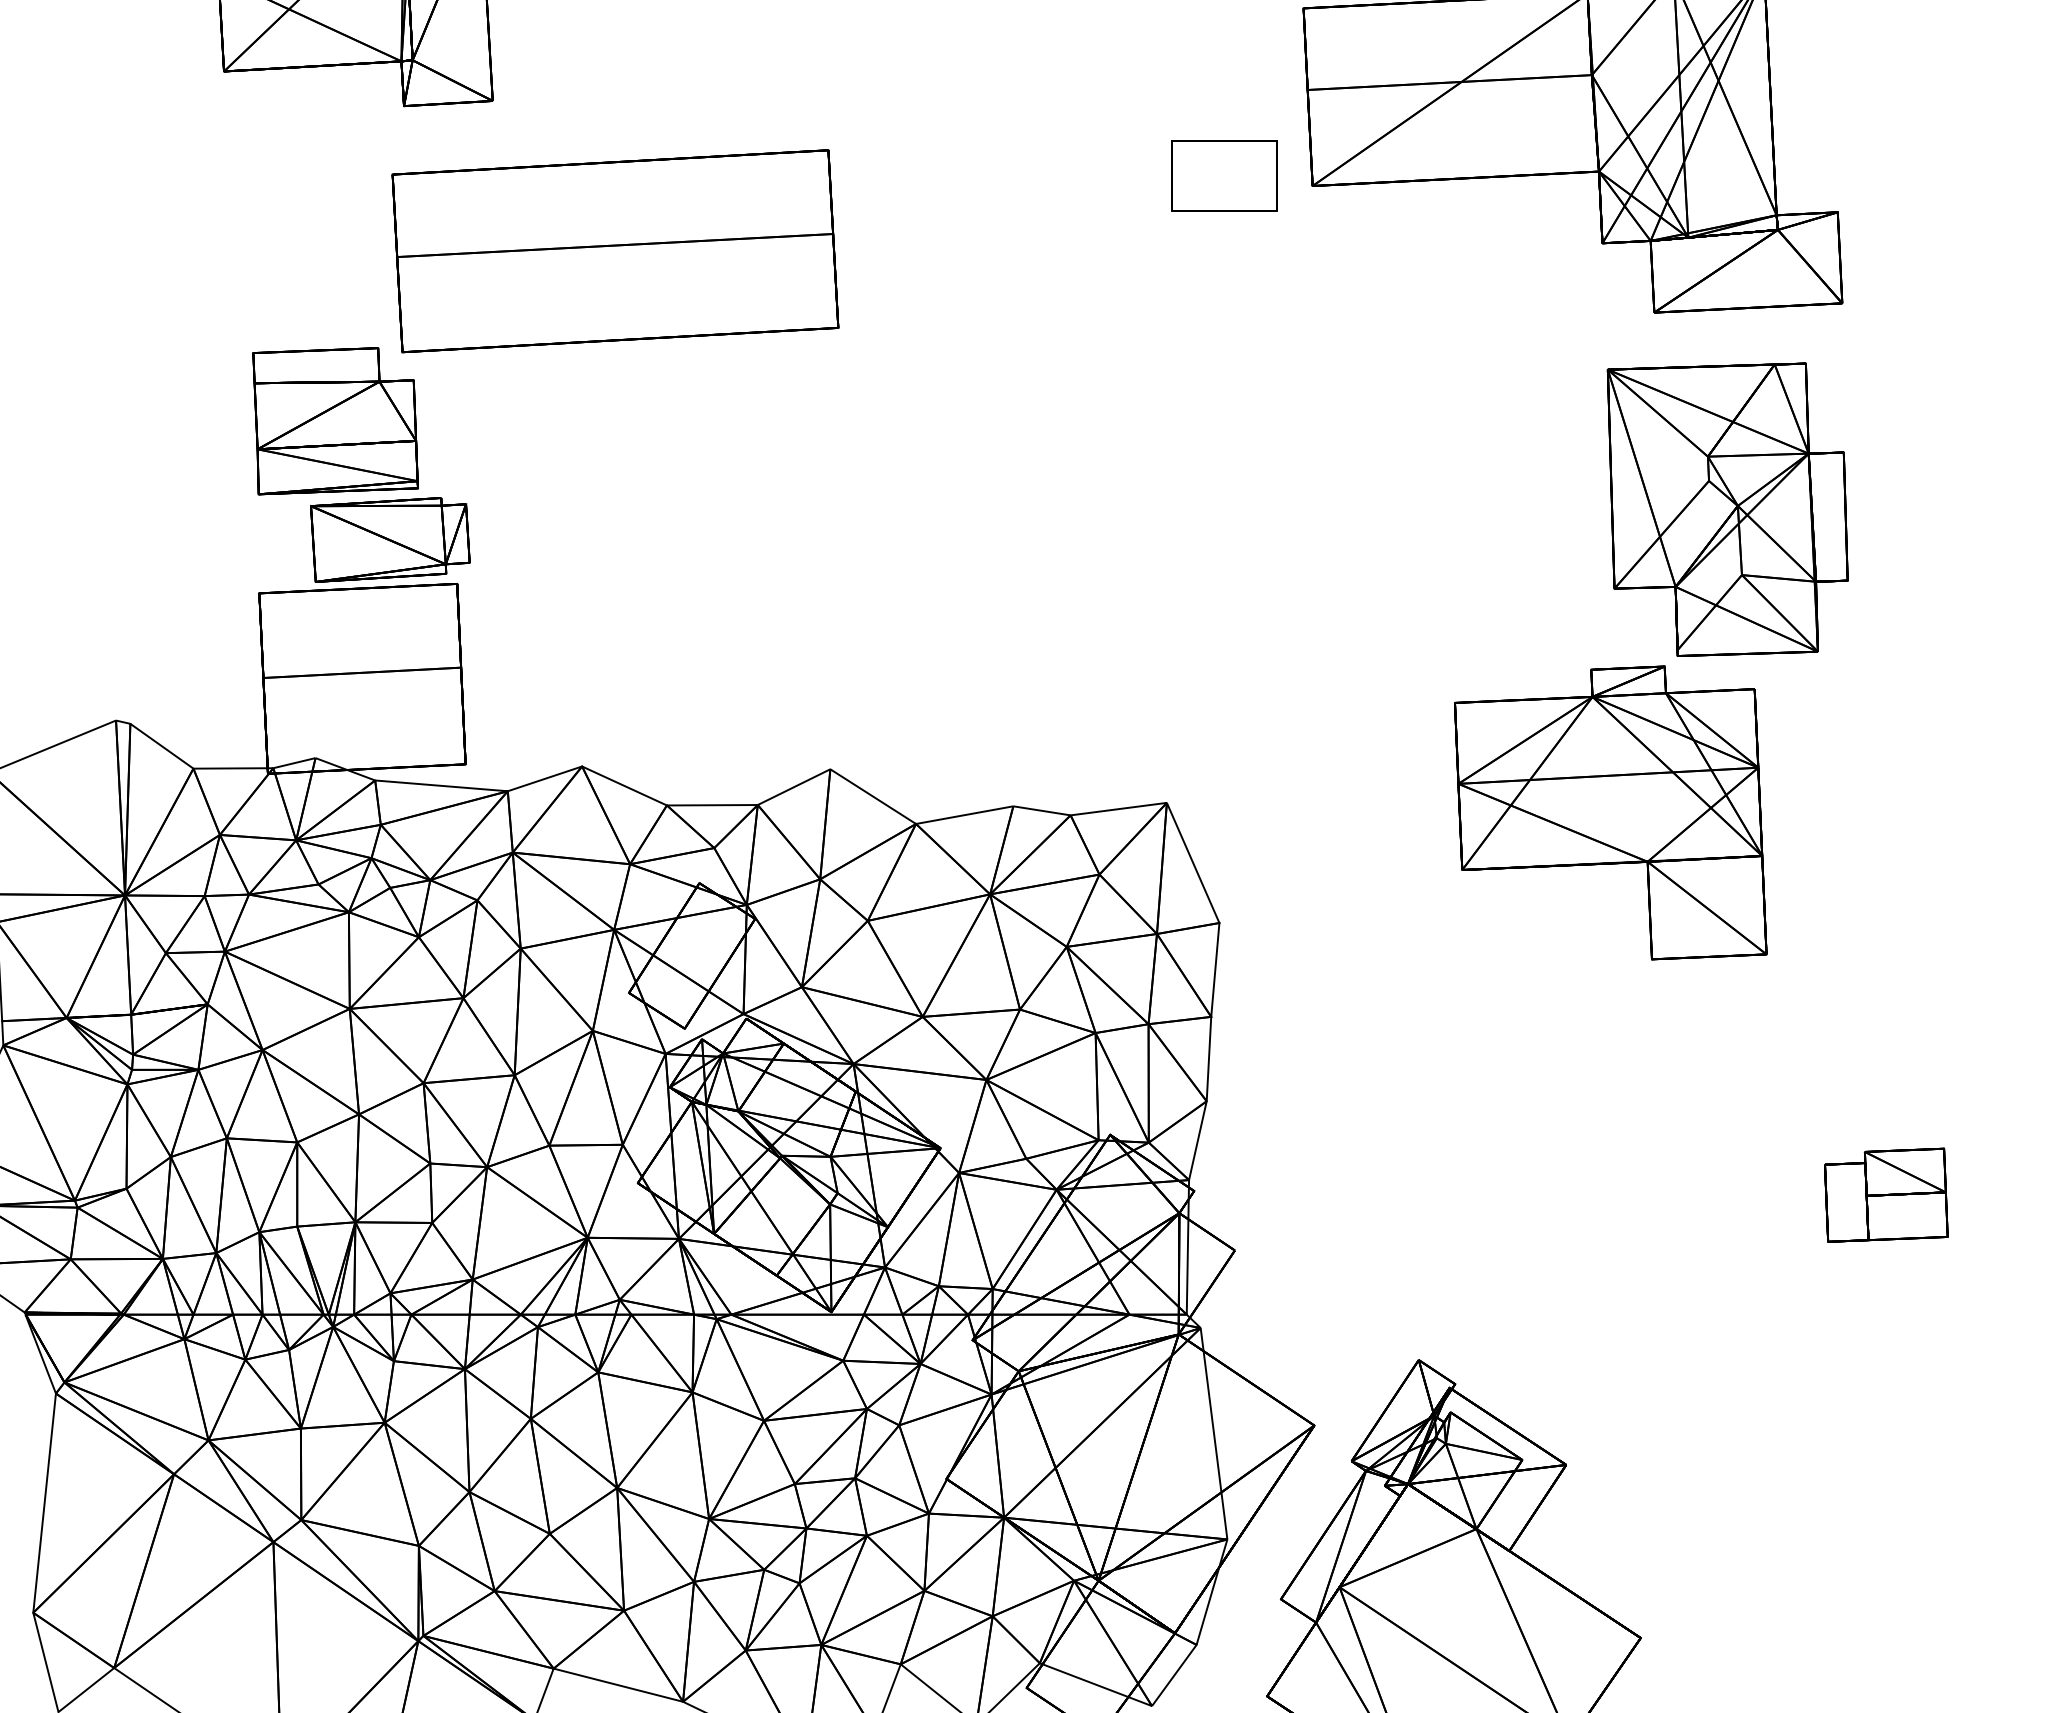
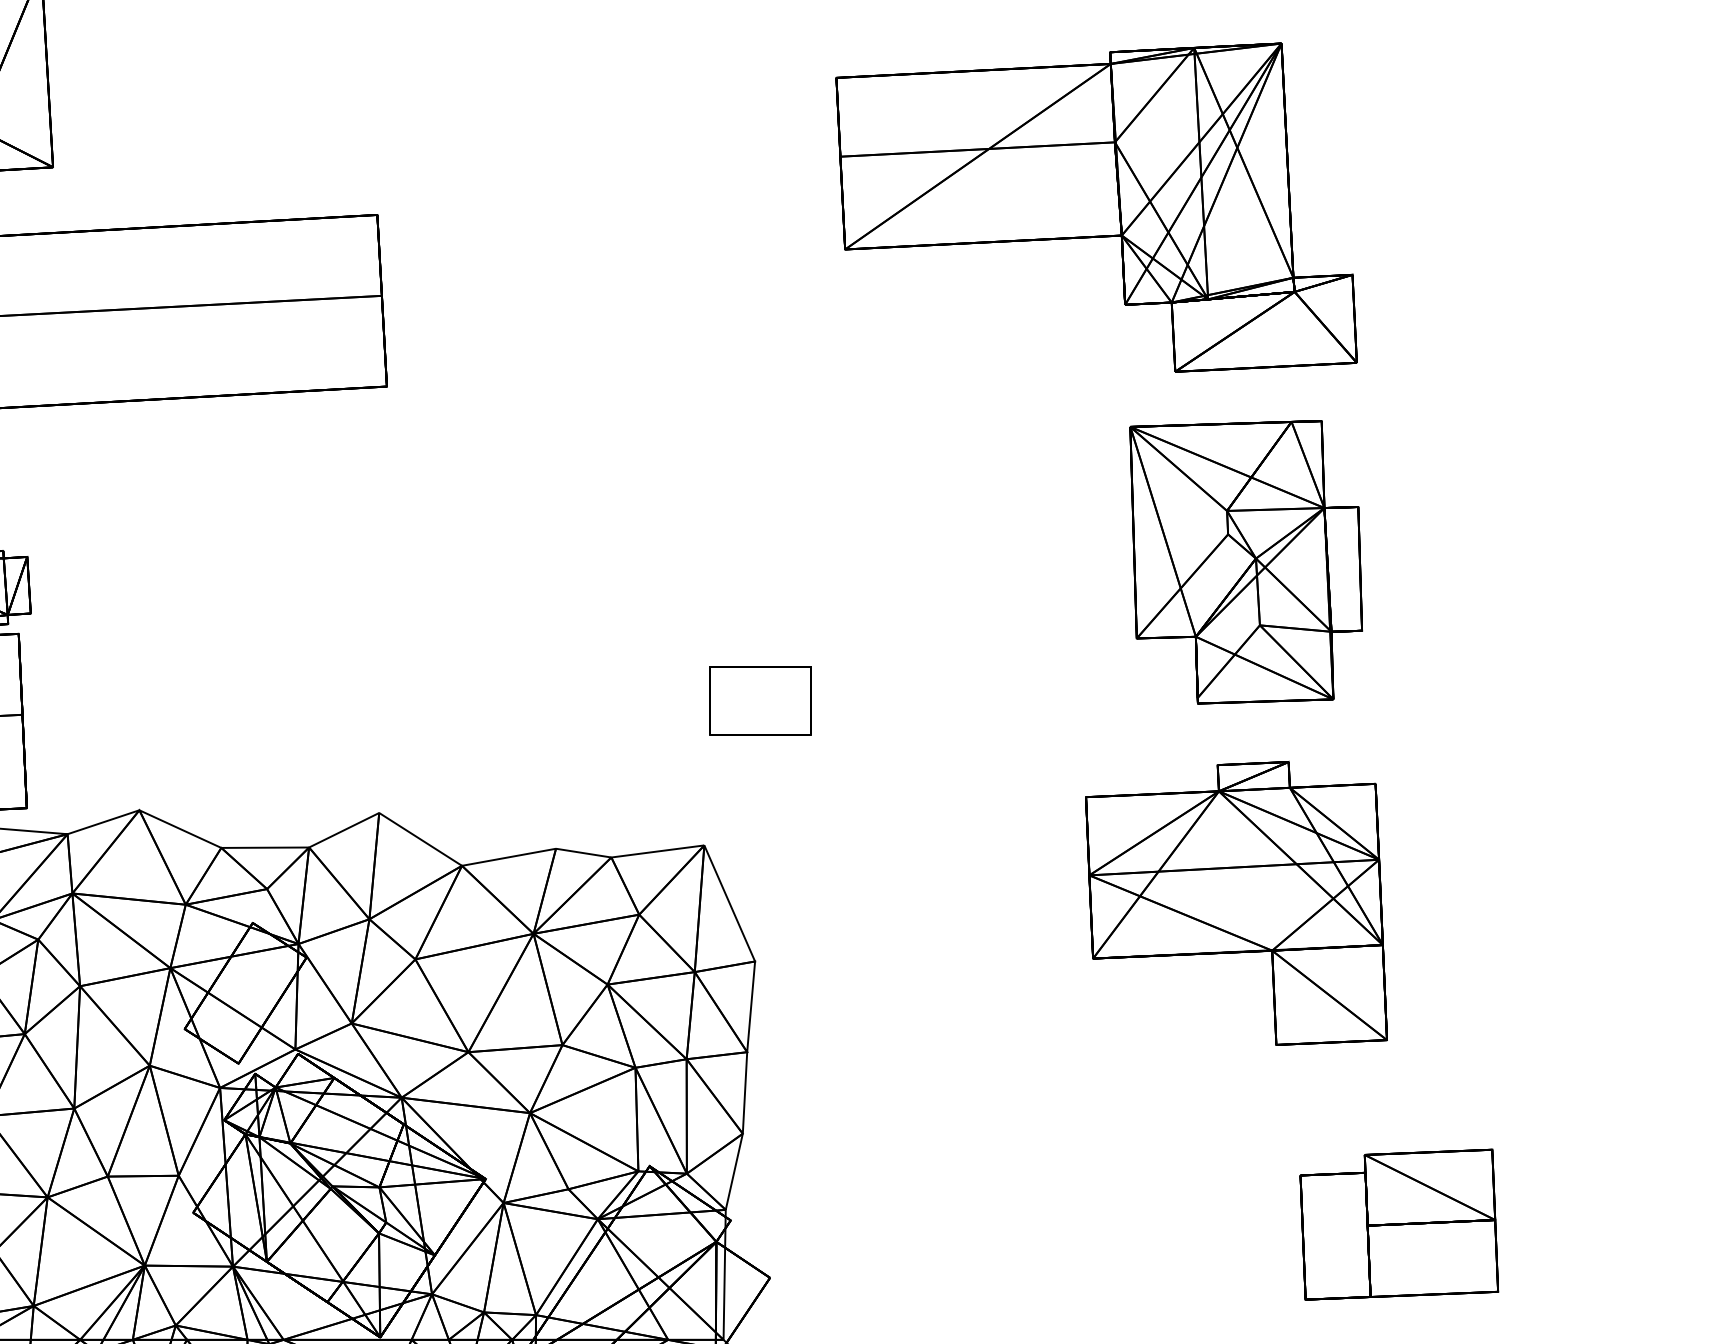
part: (1224, 175) -> (760, 700), moved
part: (1610, 812) -> (1236, 903), moved
part: (1886, 1194) -> (1399, 1223), size x1.67

